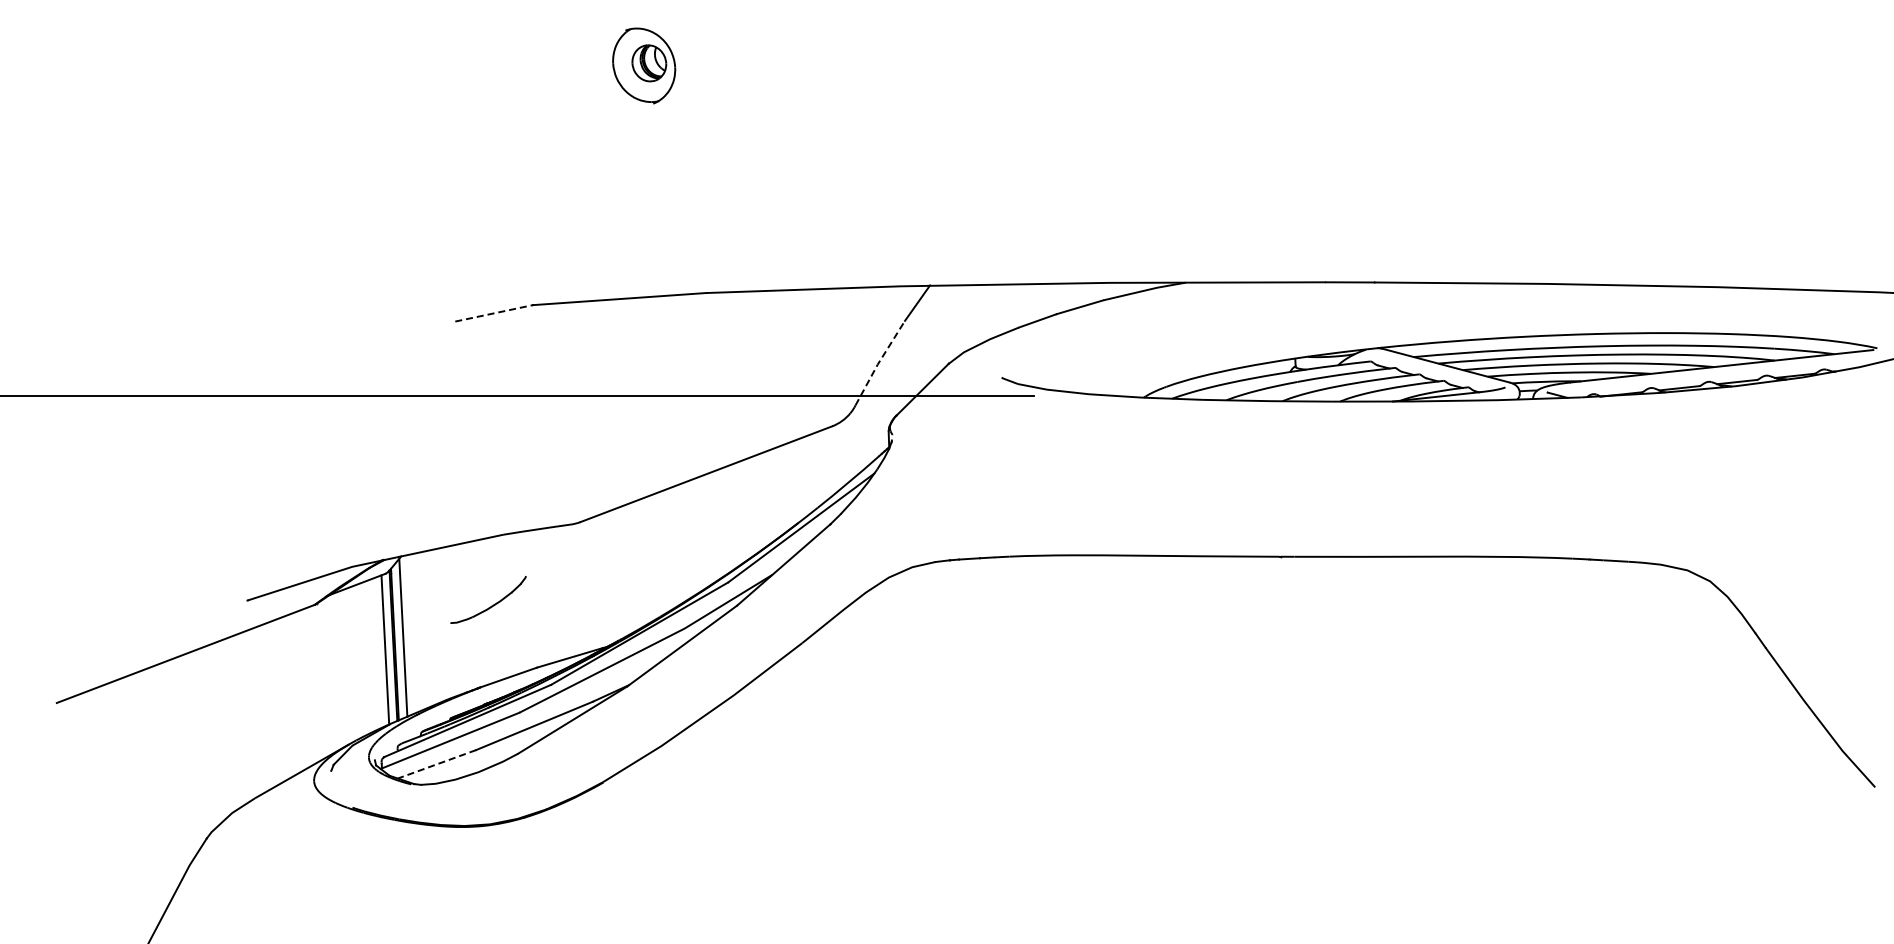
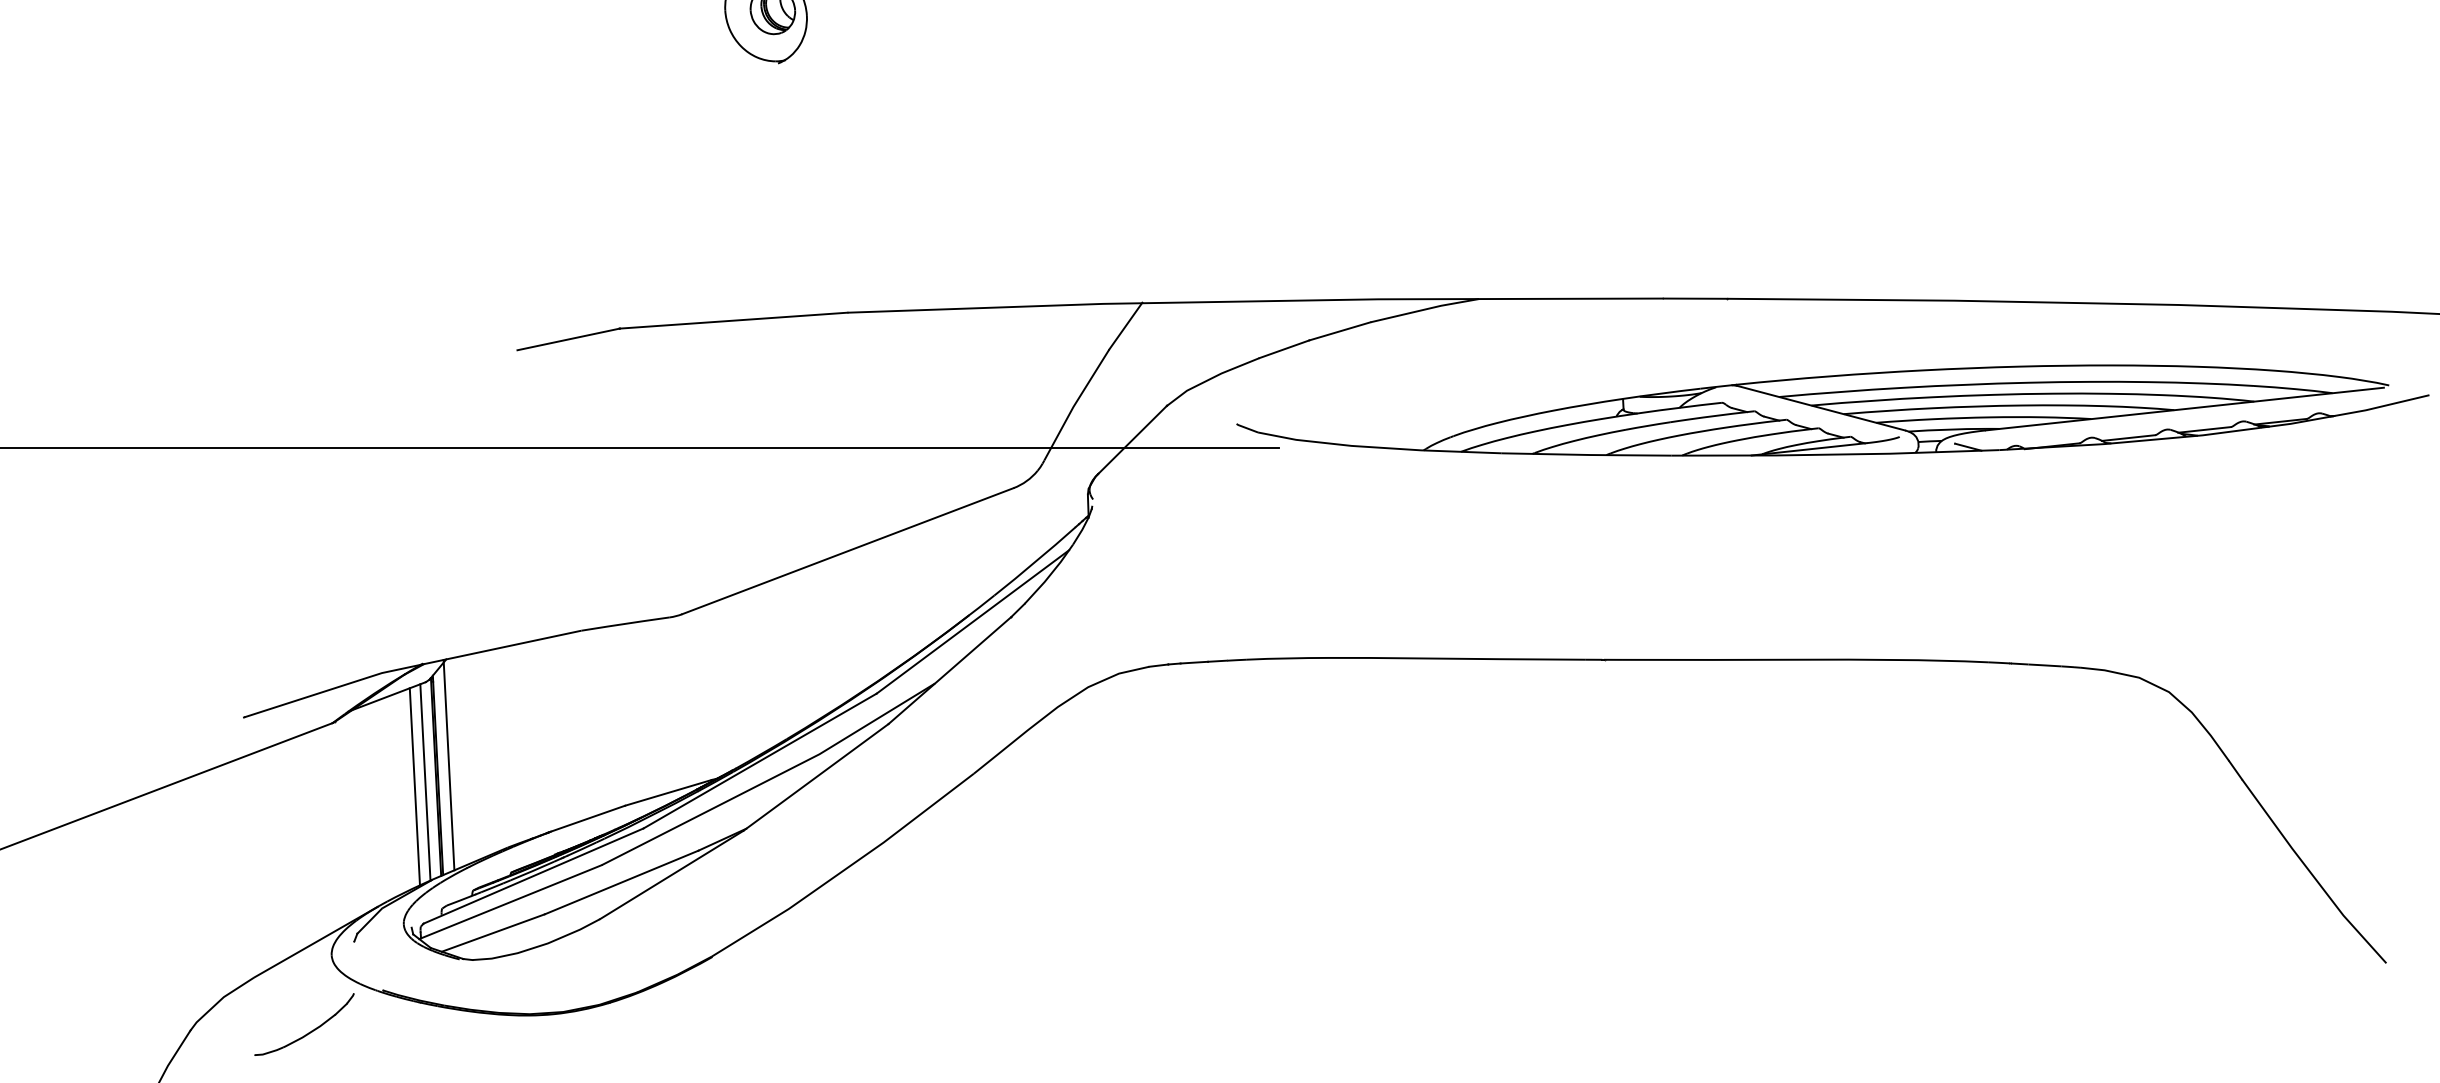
line: (494, 313) -> (569, 339), dashed -> solid
line: (878, 362) -> (1074, 404), dashed -> solid
part: (491, 605) -> (308, 1031), moved
line: (377, 653) -> (415, 787), added
line: (436, 764) -> (492, 933), dashed -> solid

